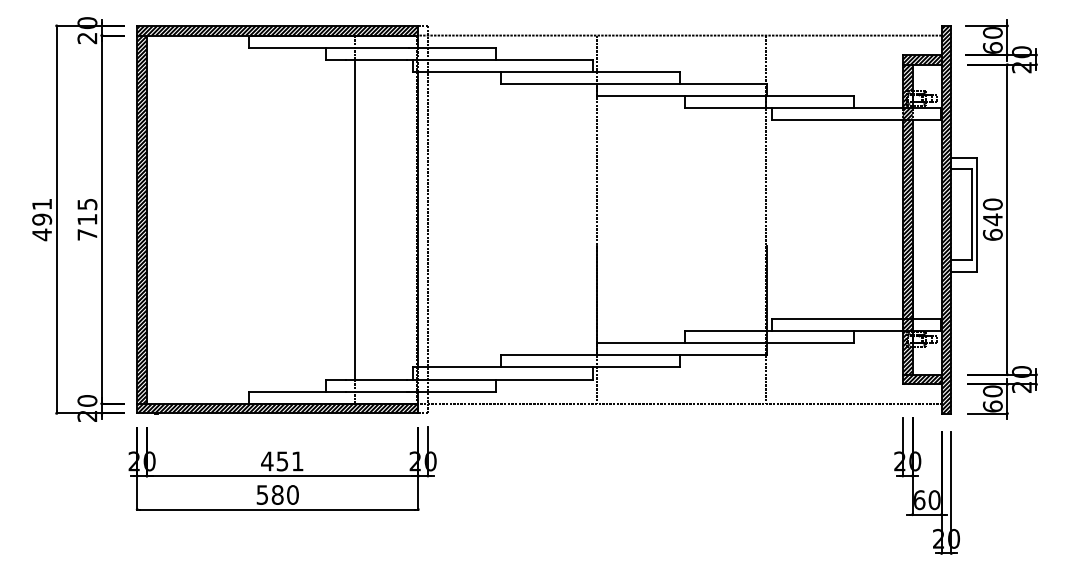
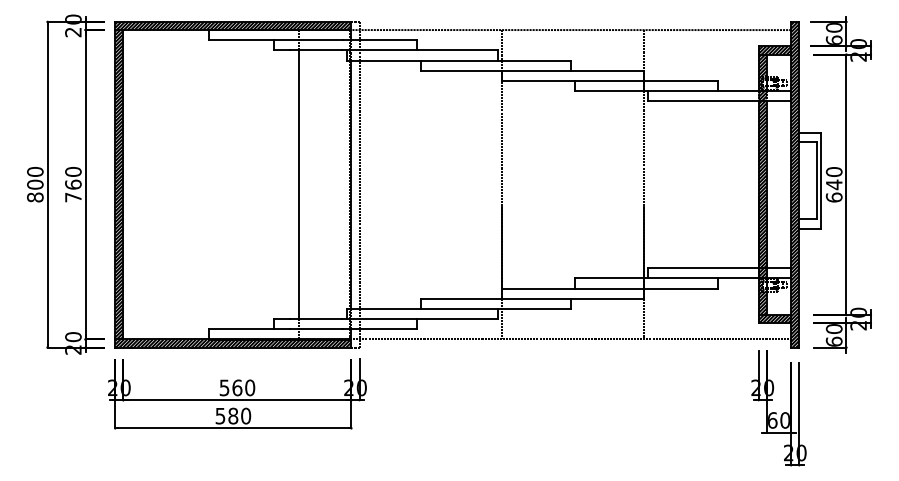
text: (87, 211) -> (73, 177), 715 -> 760
text: (42, 219) -> (35, 184), 491 -> 800
text: (282, 461) -> (237, 387), 451 -> 560

